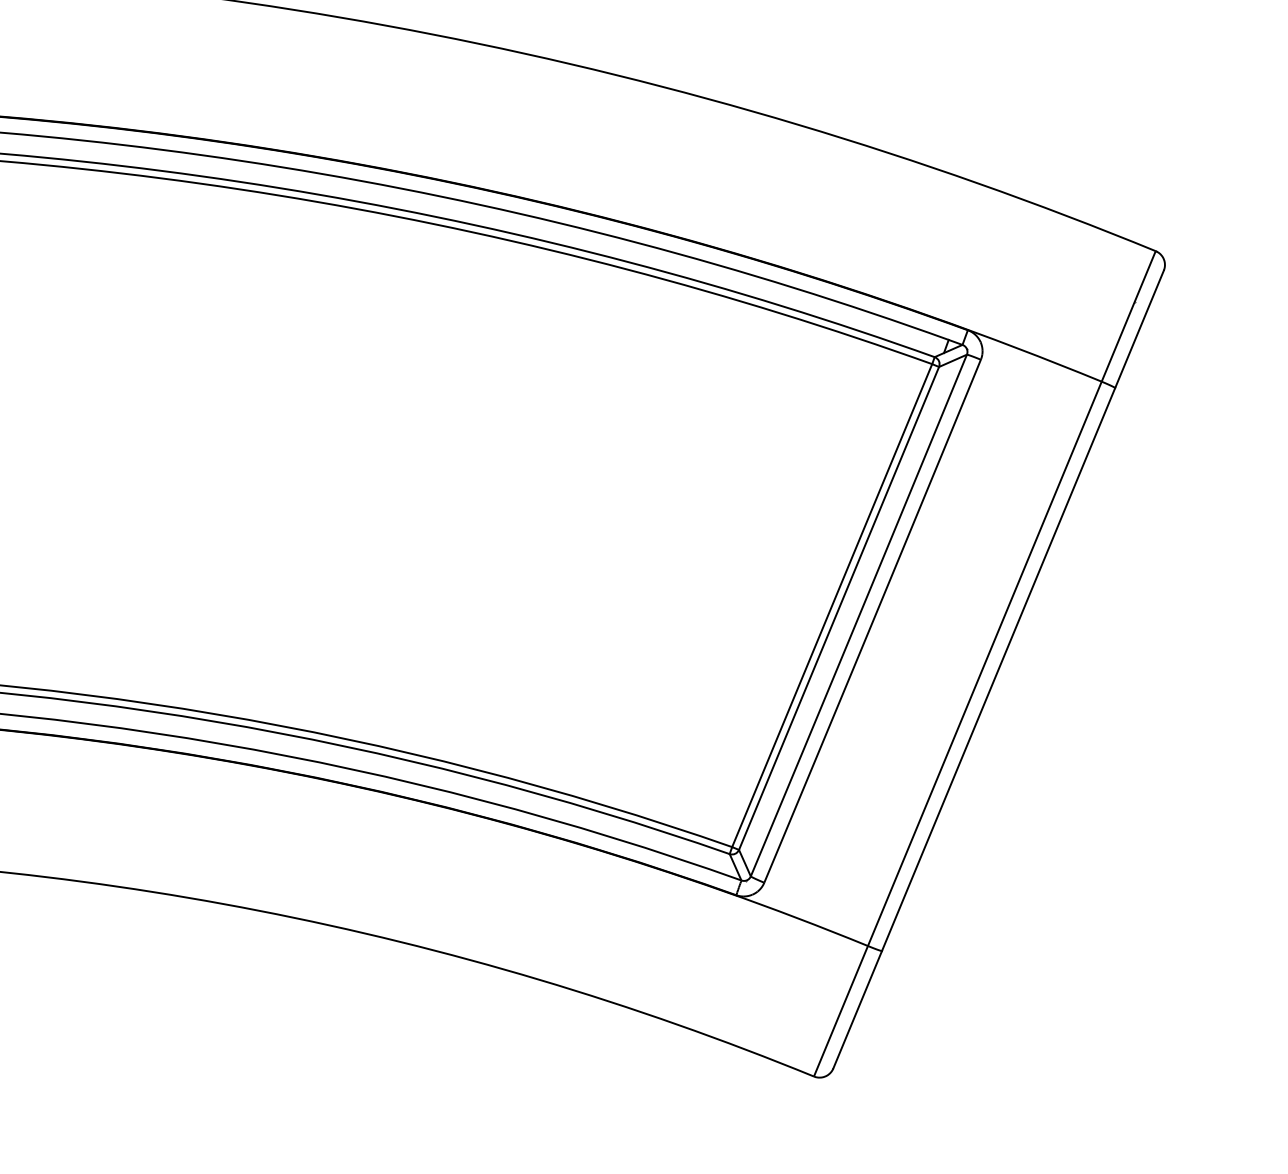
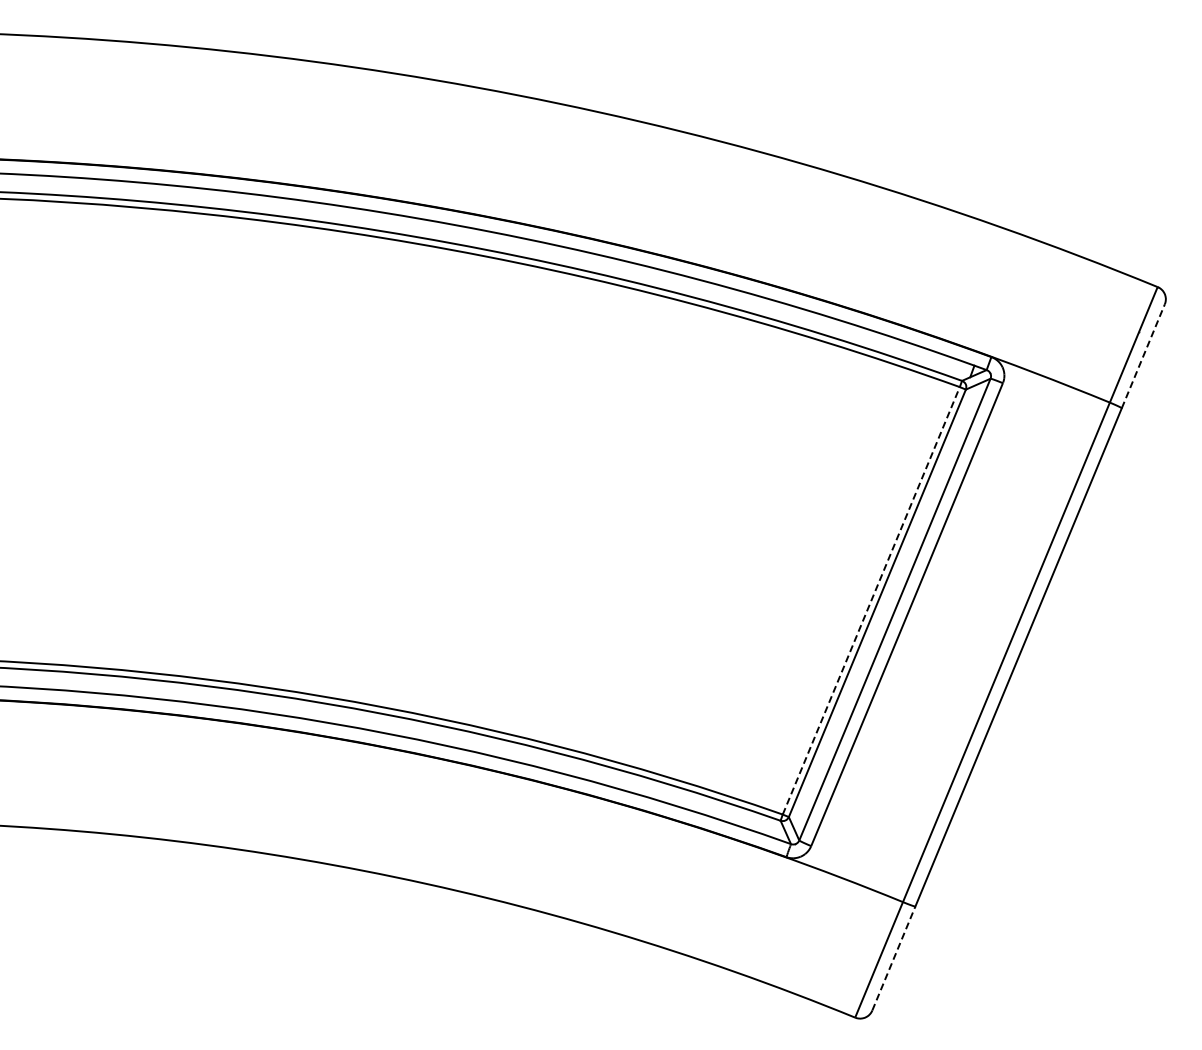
line: (1139, 328) -> (1143, 355), solid -> dashed
line: (832, 605) -> (871, 600), solid -> dashed
line: (858, 1009) -> (894, 958), solid -> dashed

